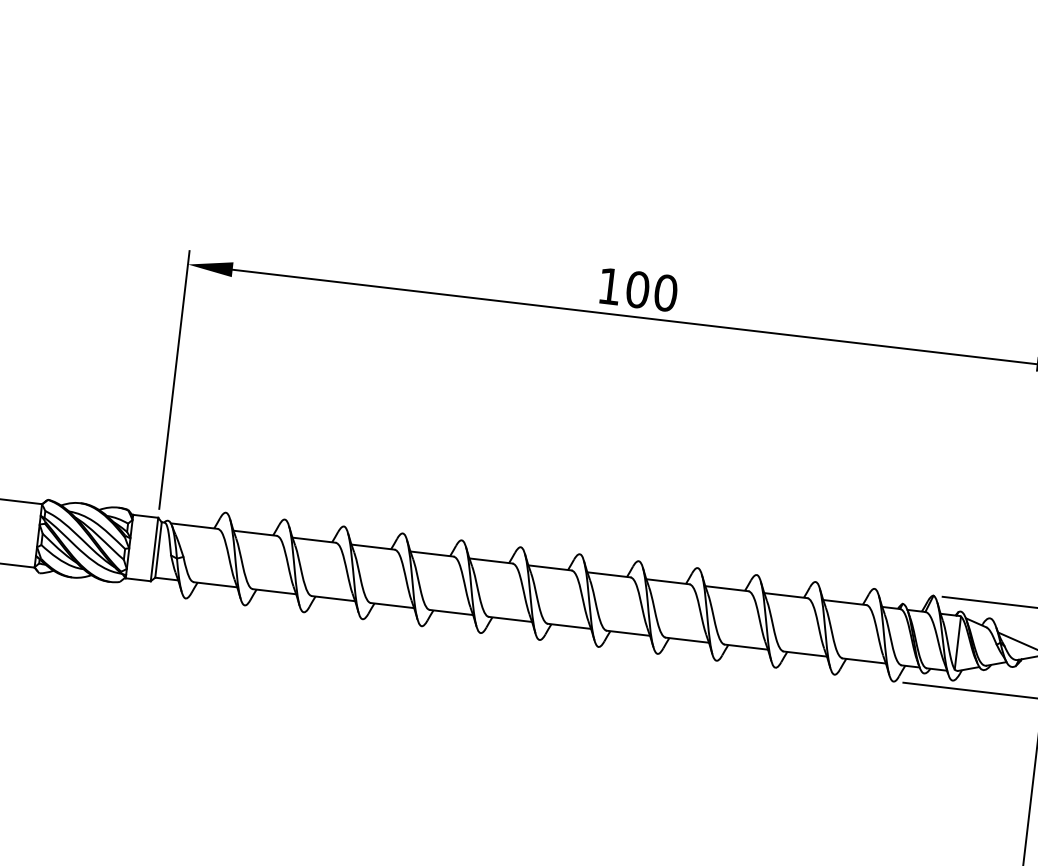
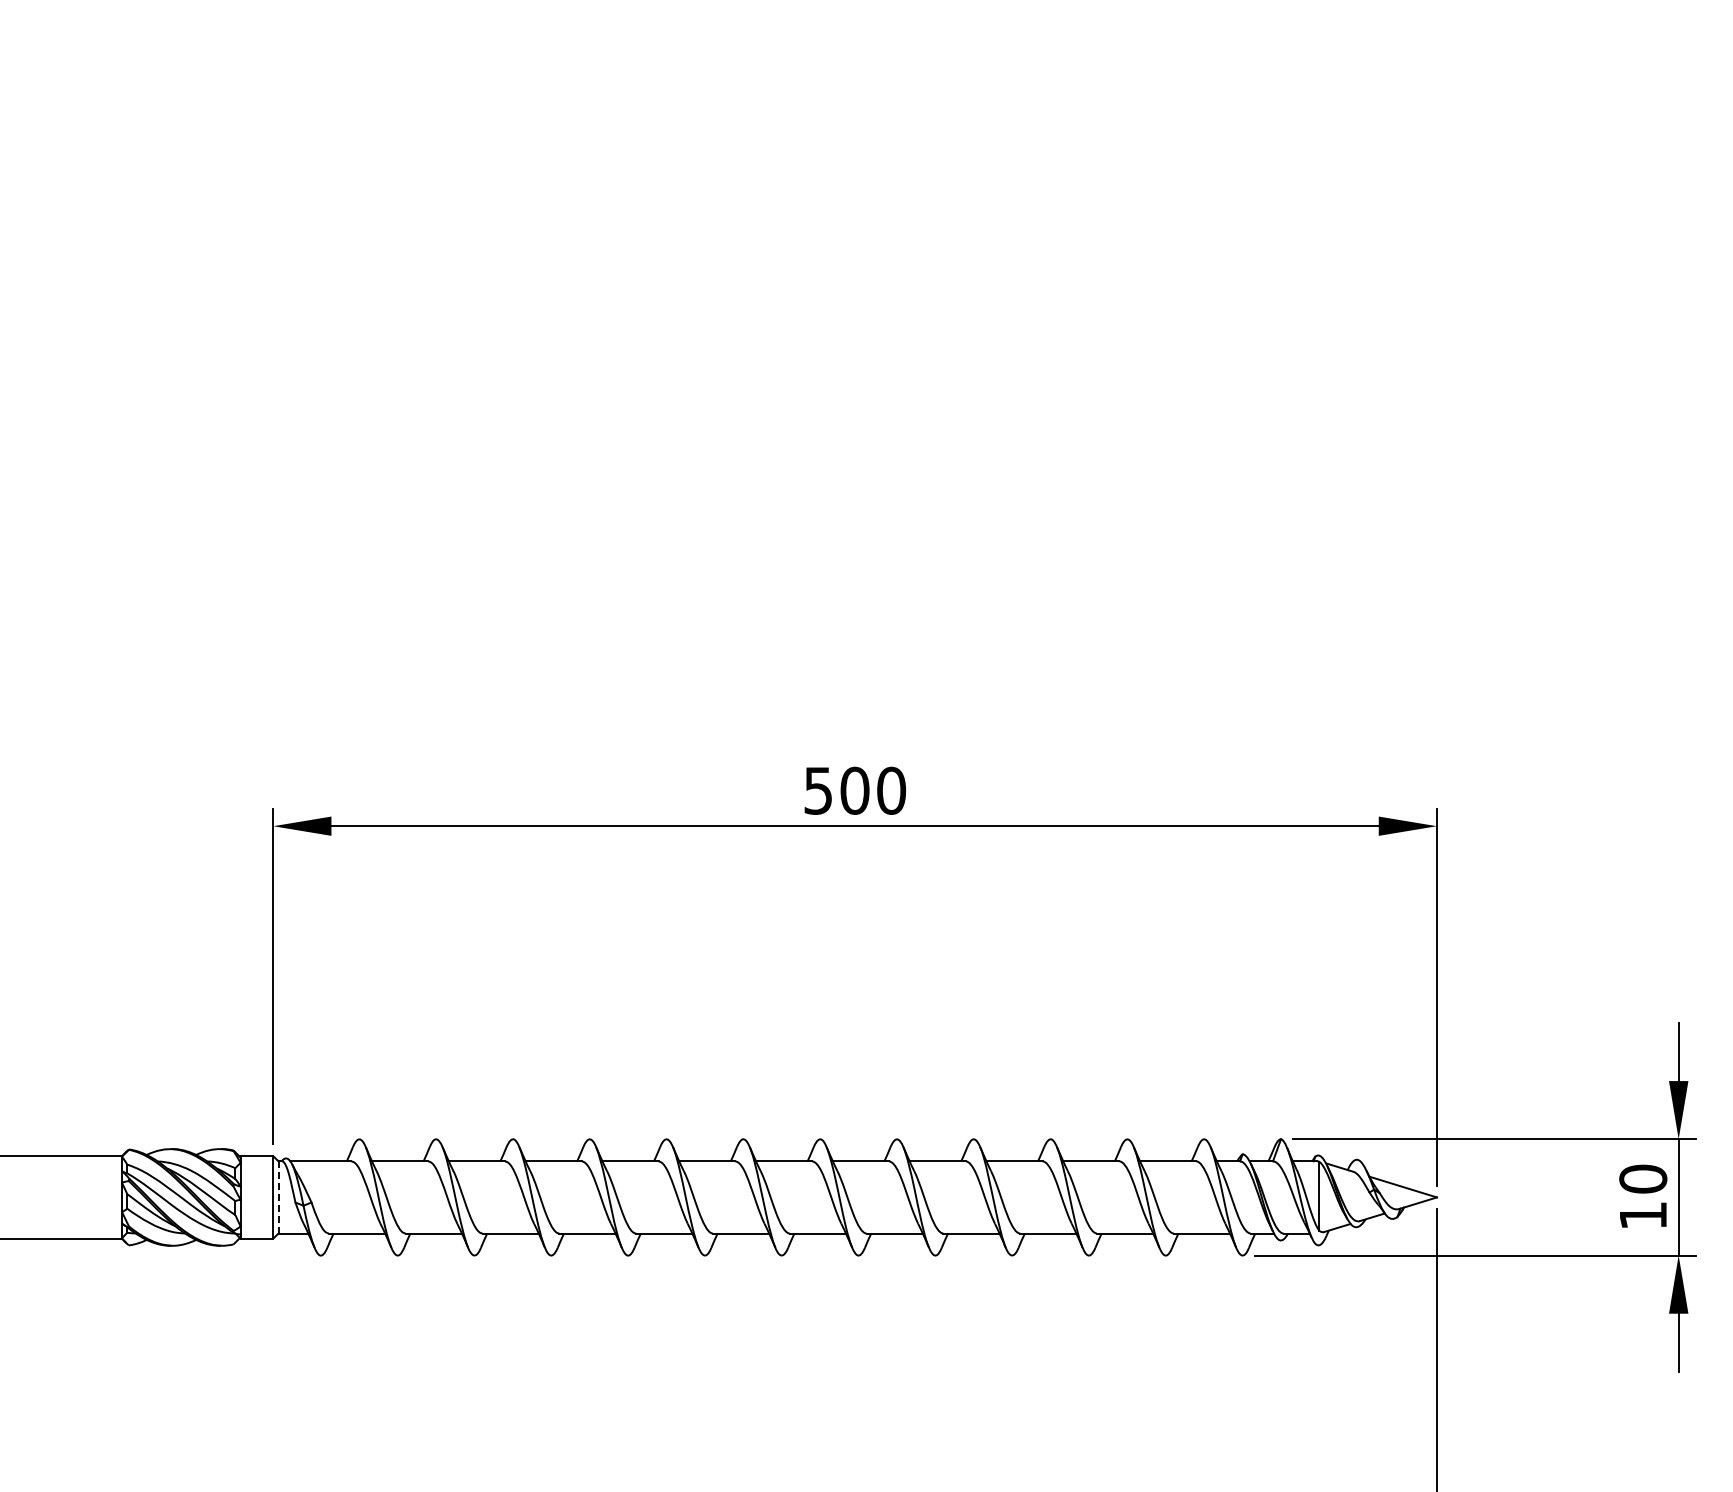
text: (609, 286) -> (817, 790), 100 -> 500
line: (158, 550) -> (278, 1197), solid -> dashed

